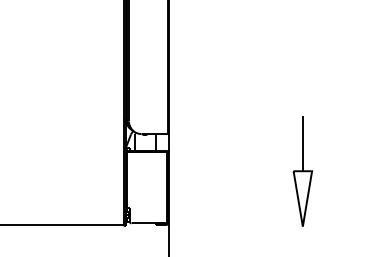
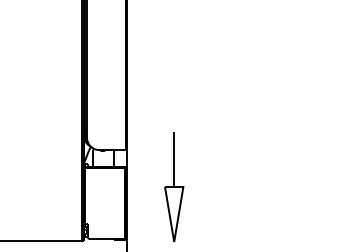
part: (302, 171) -> (173, 187), moved

